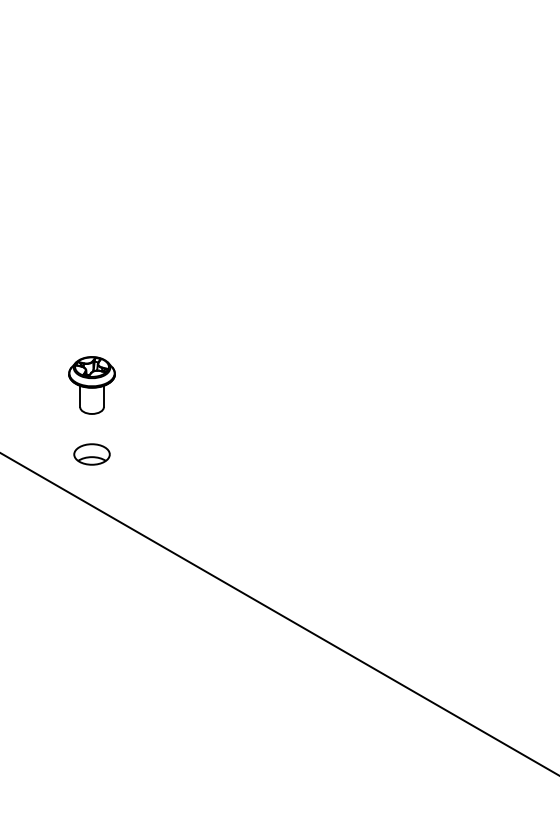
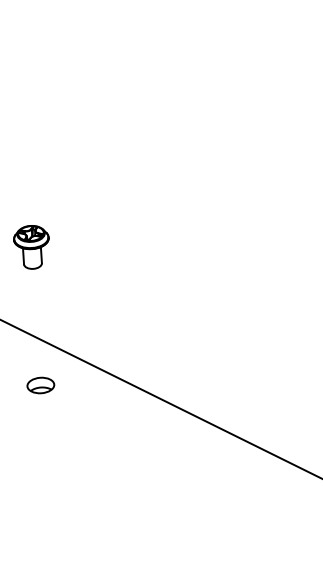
part: (91, 454) -> (40, 385), moved

